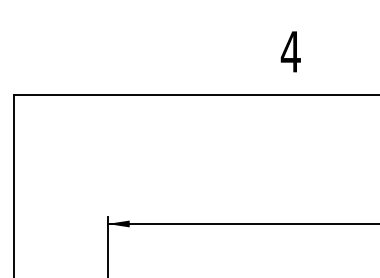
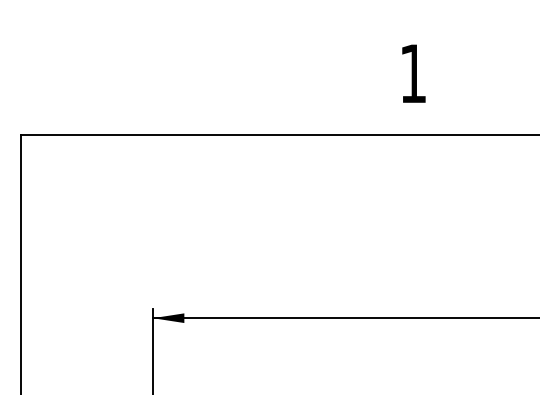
text: (290, 51) -> (412, 73), 4 -> 1

